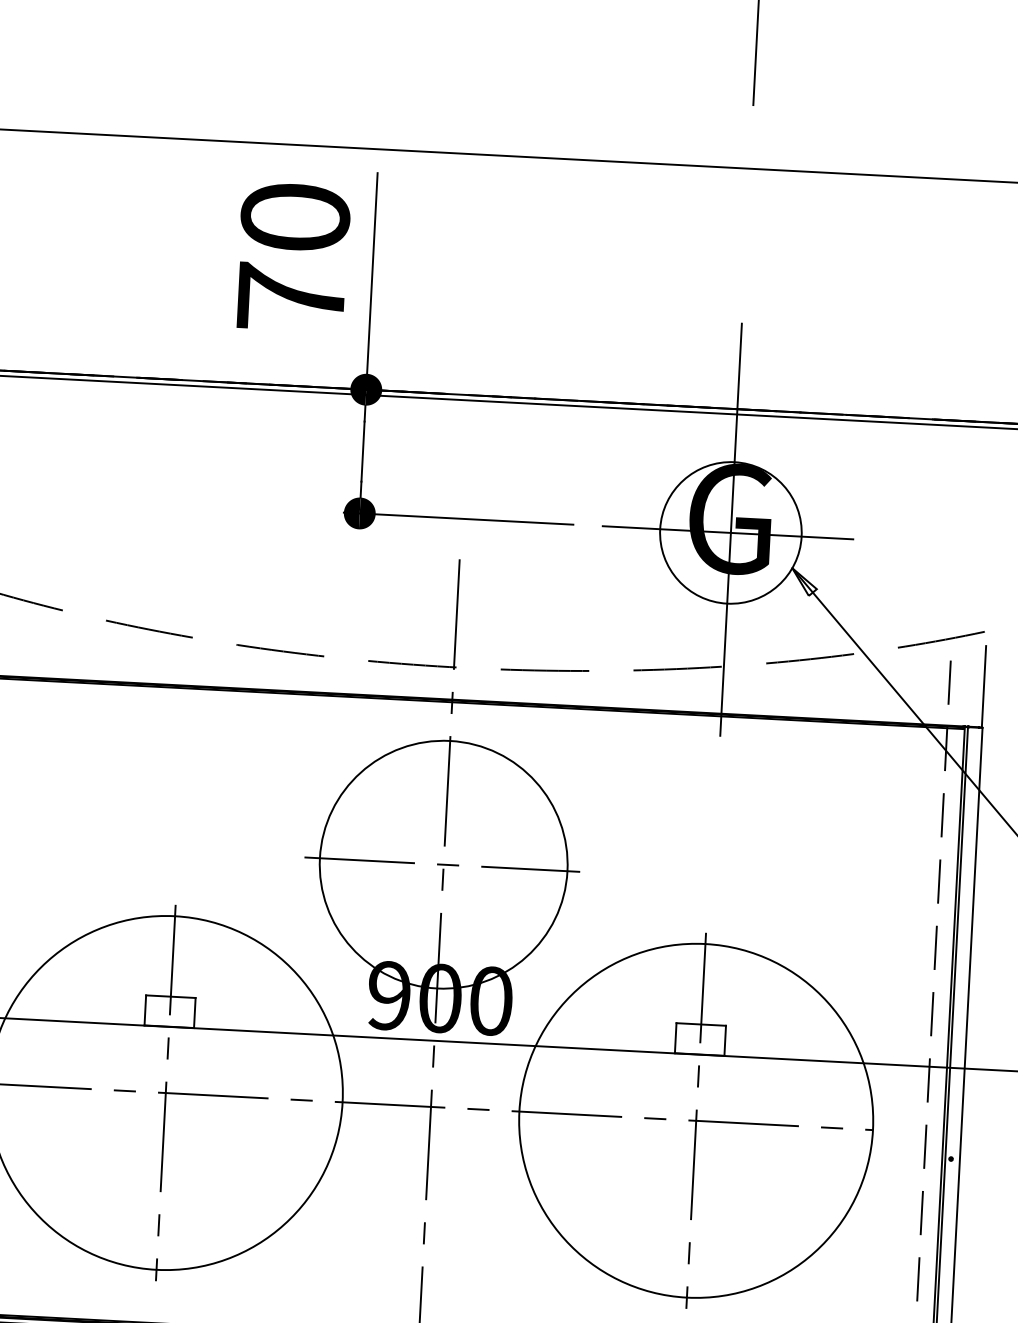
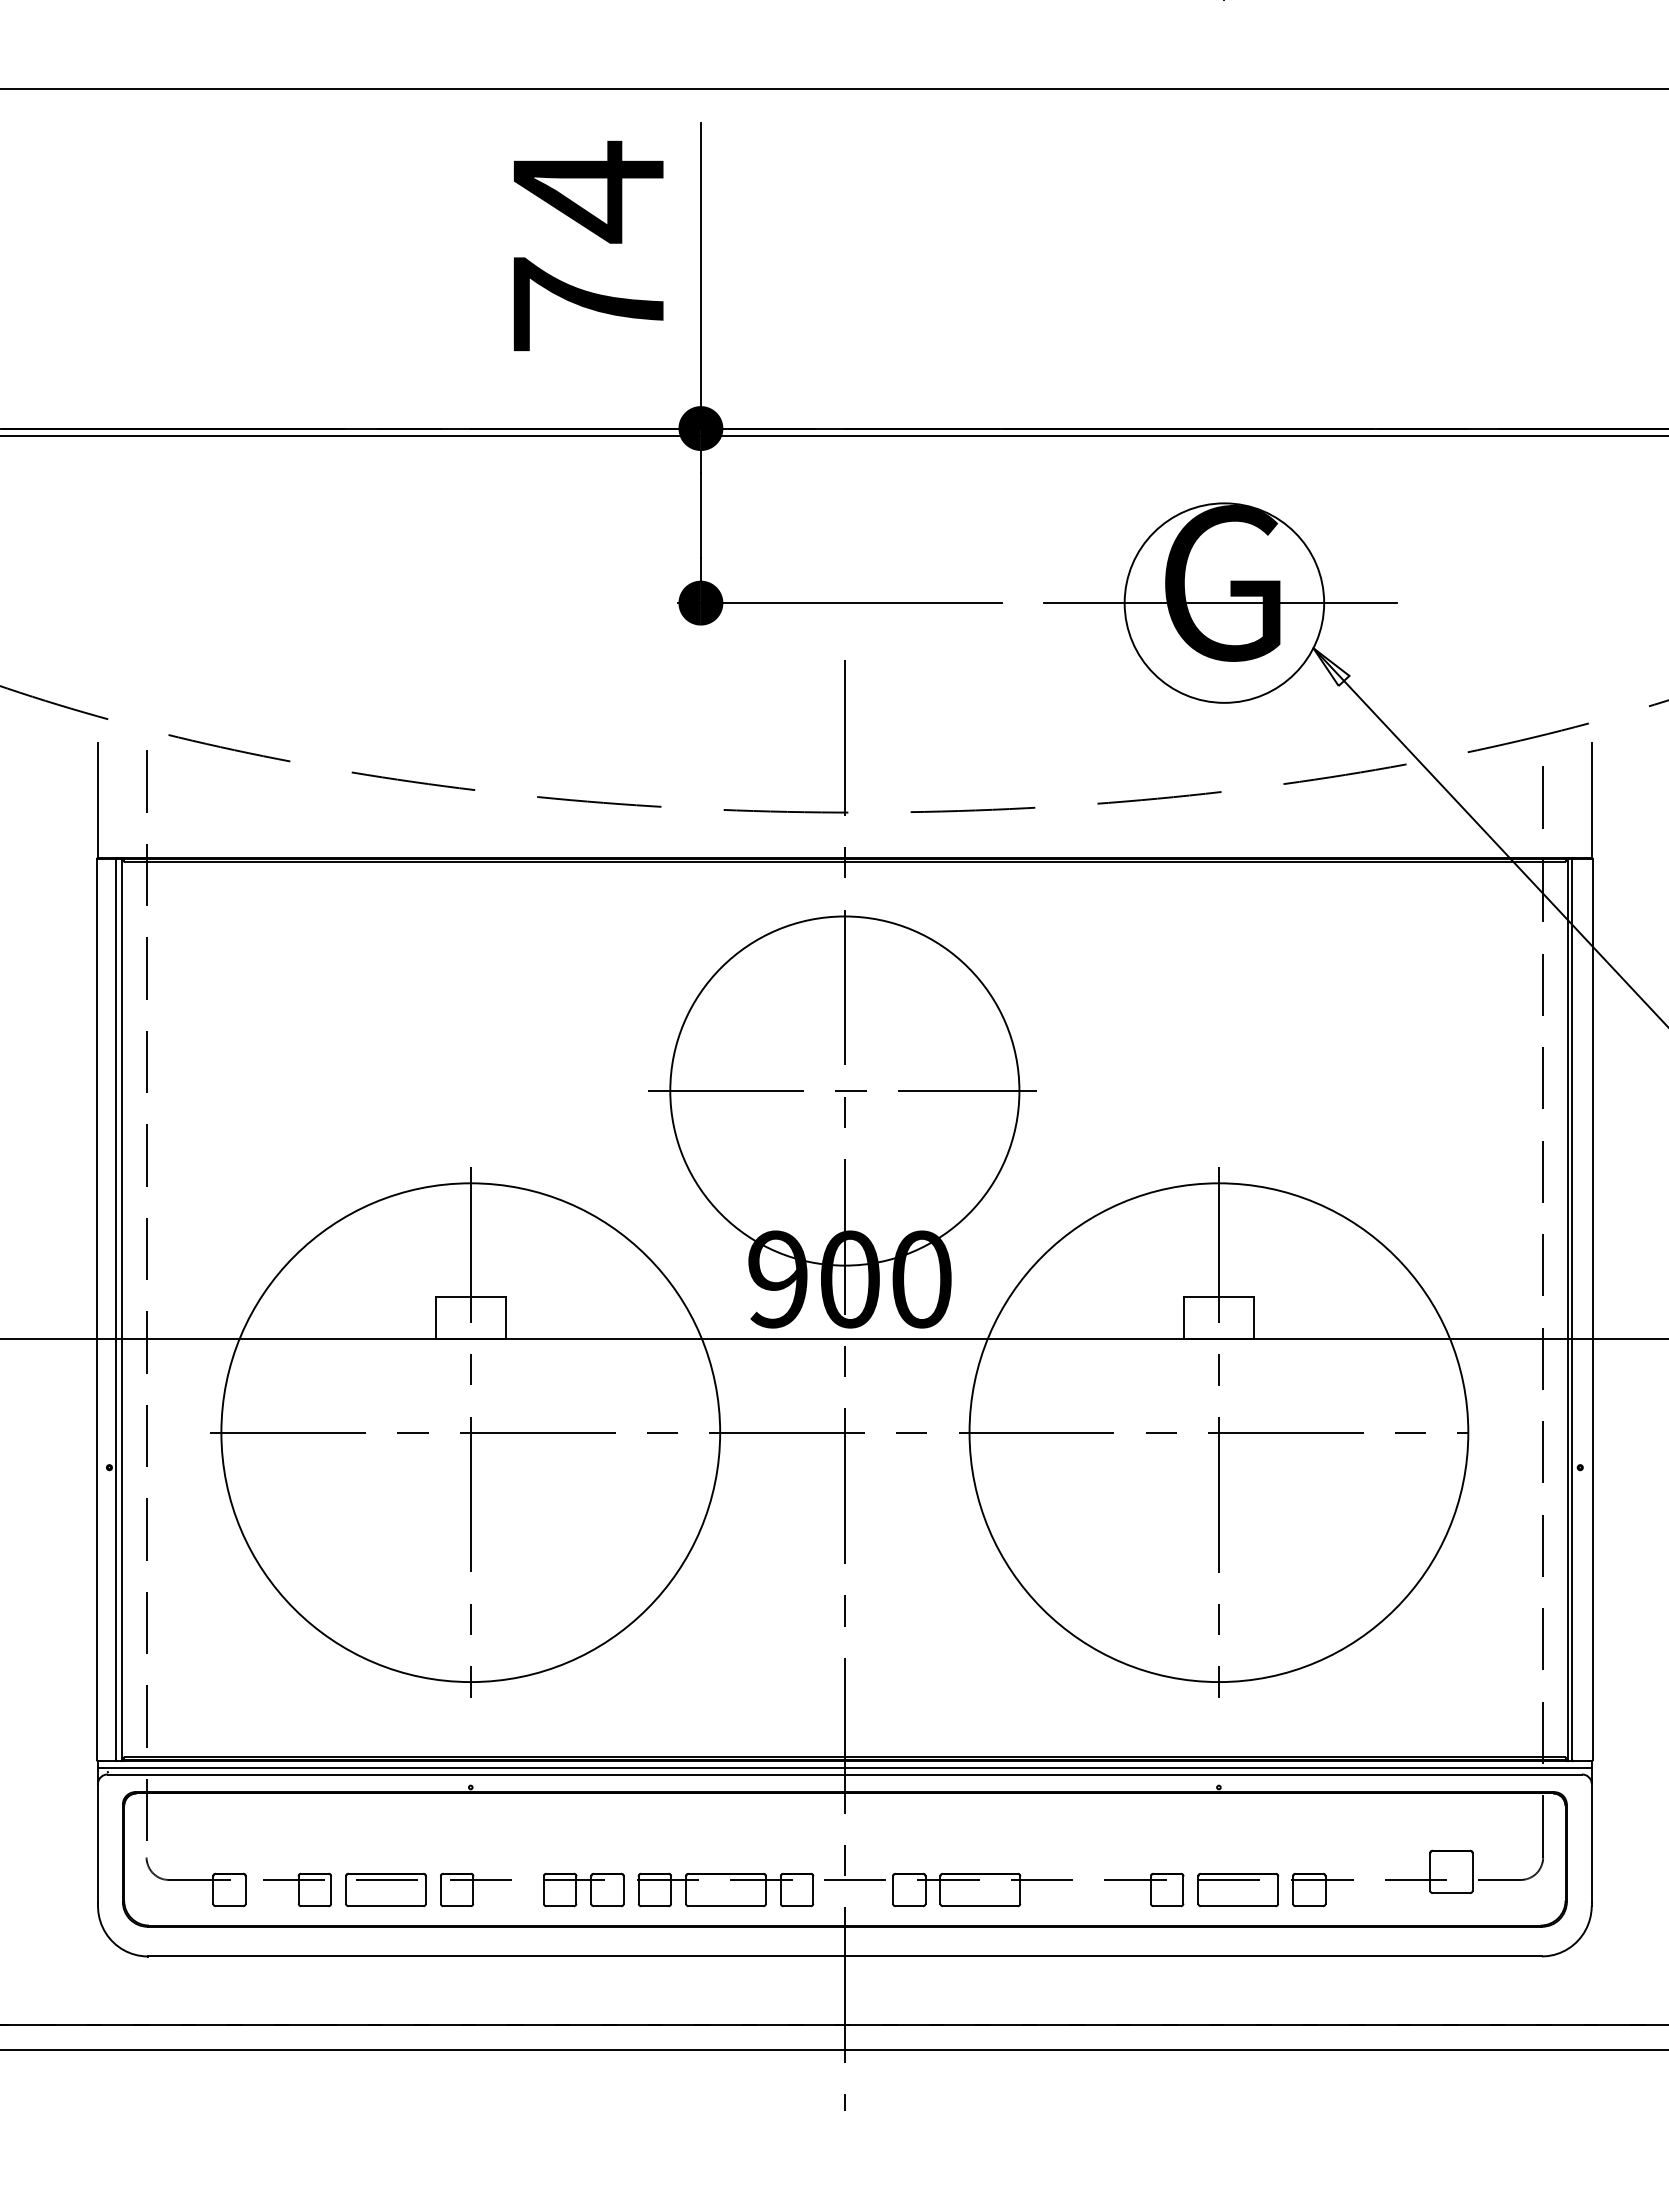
text: (295, 217) -> (588, 191), 70 -> 74
line: (731, 529) -> (1224, 598), removed

